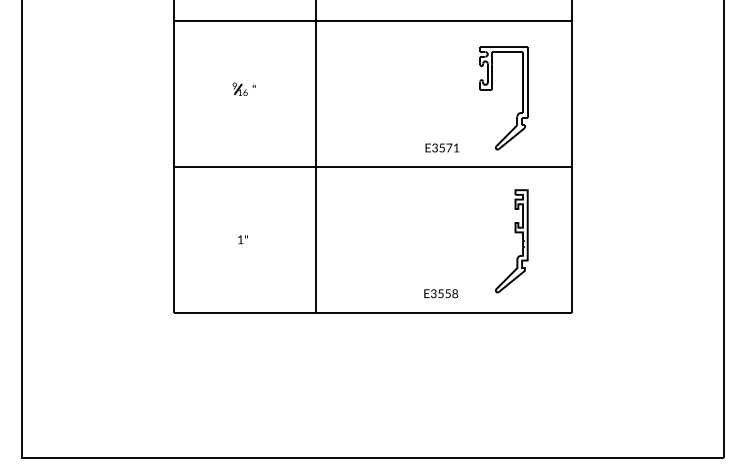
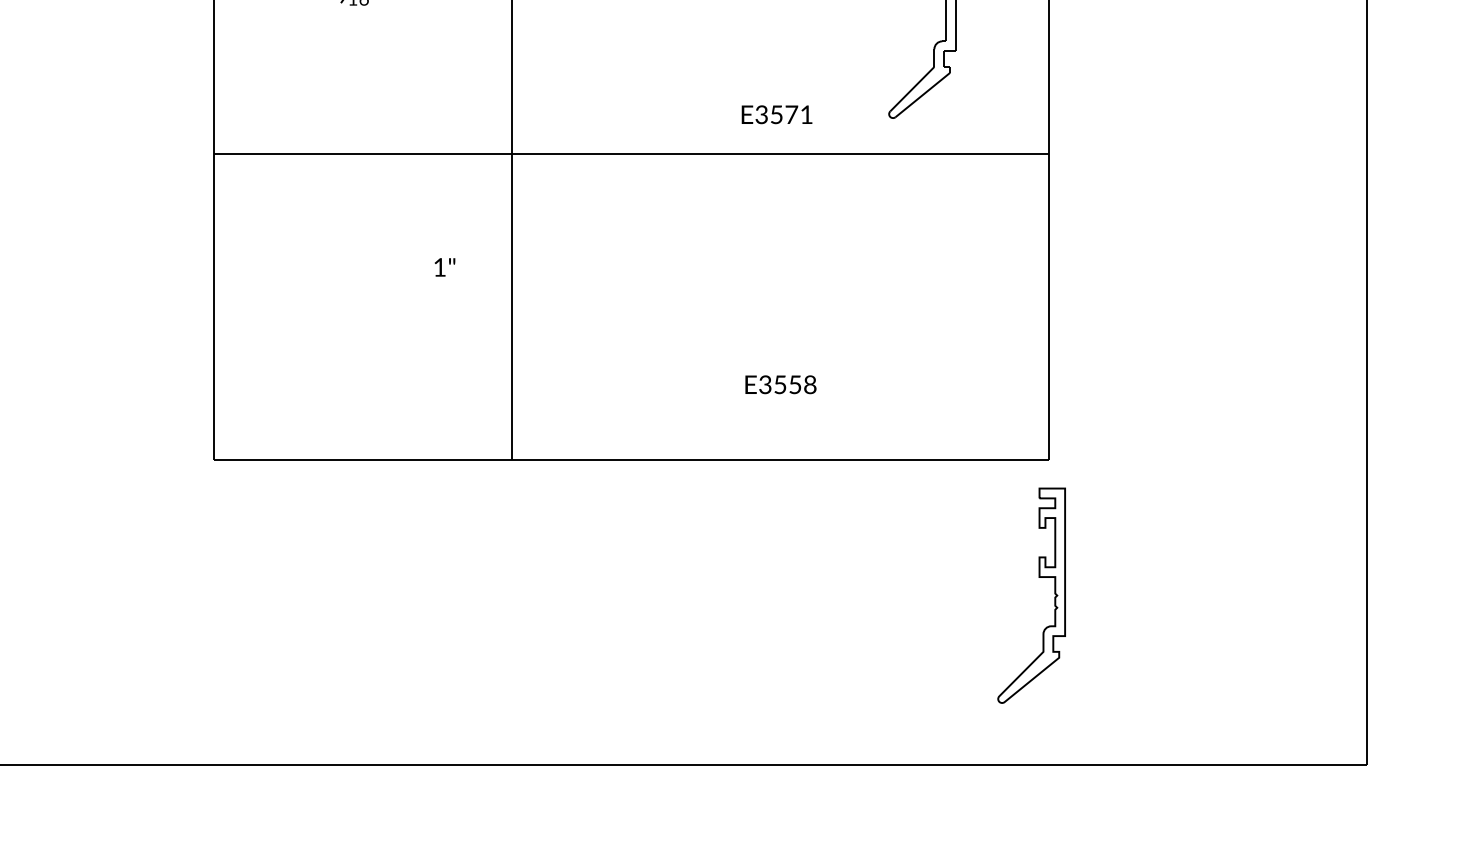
part: (514, 233) -> (1037, 579), moved
text: (242, 239) -> (443, 266), moved
text: (441, 293) -> (781, 384), moved

